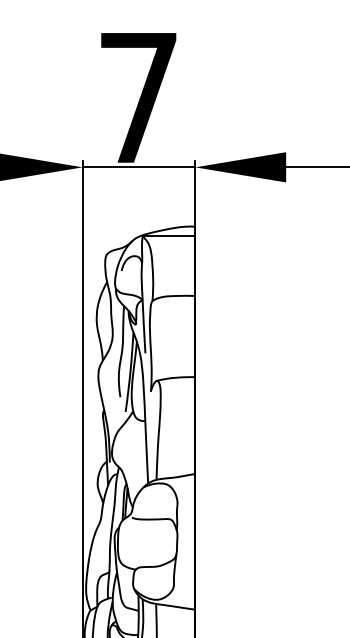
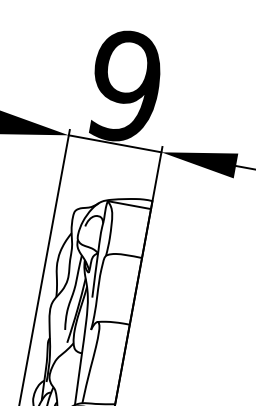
text: (138, 97) -> (125, 86), 7 -> 9

